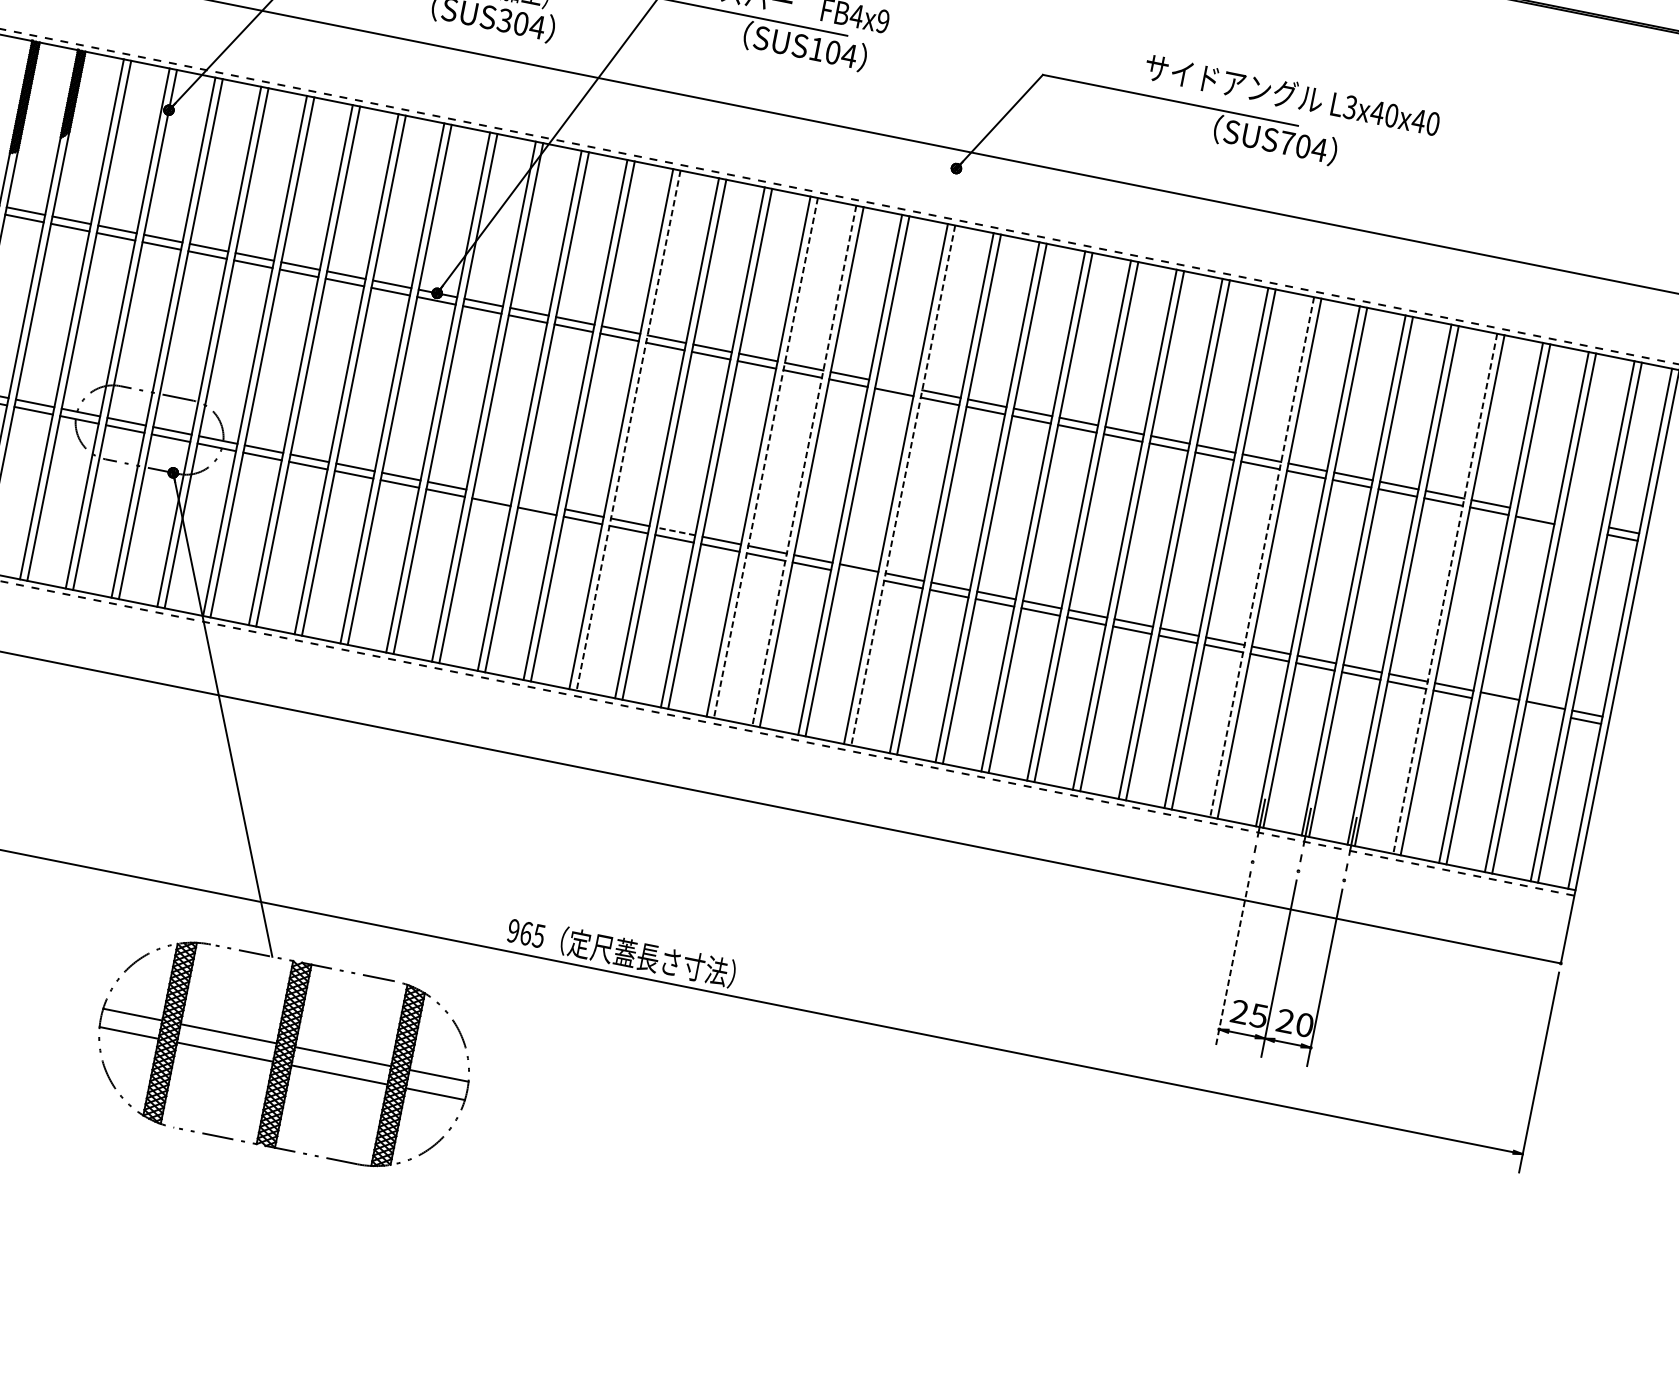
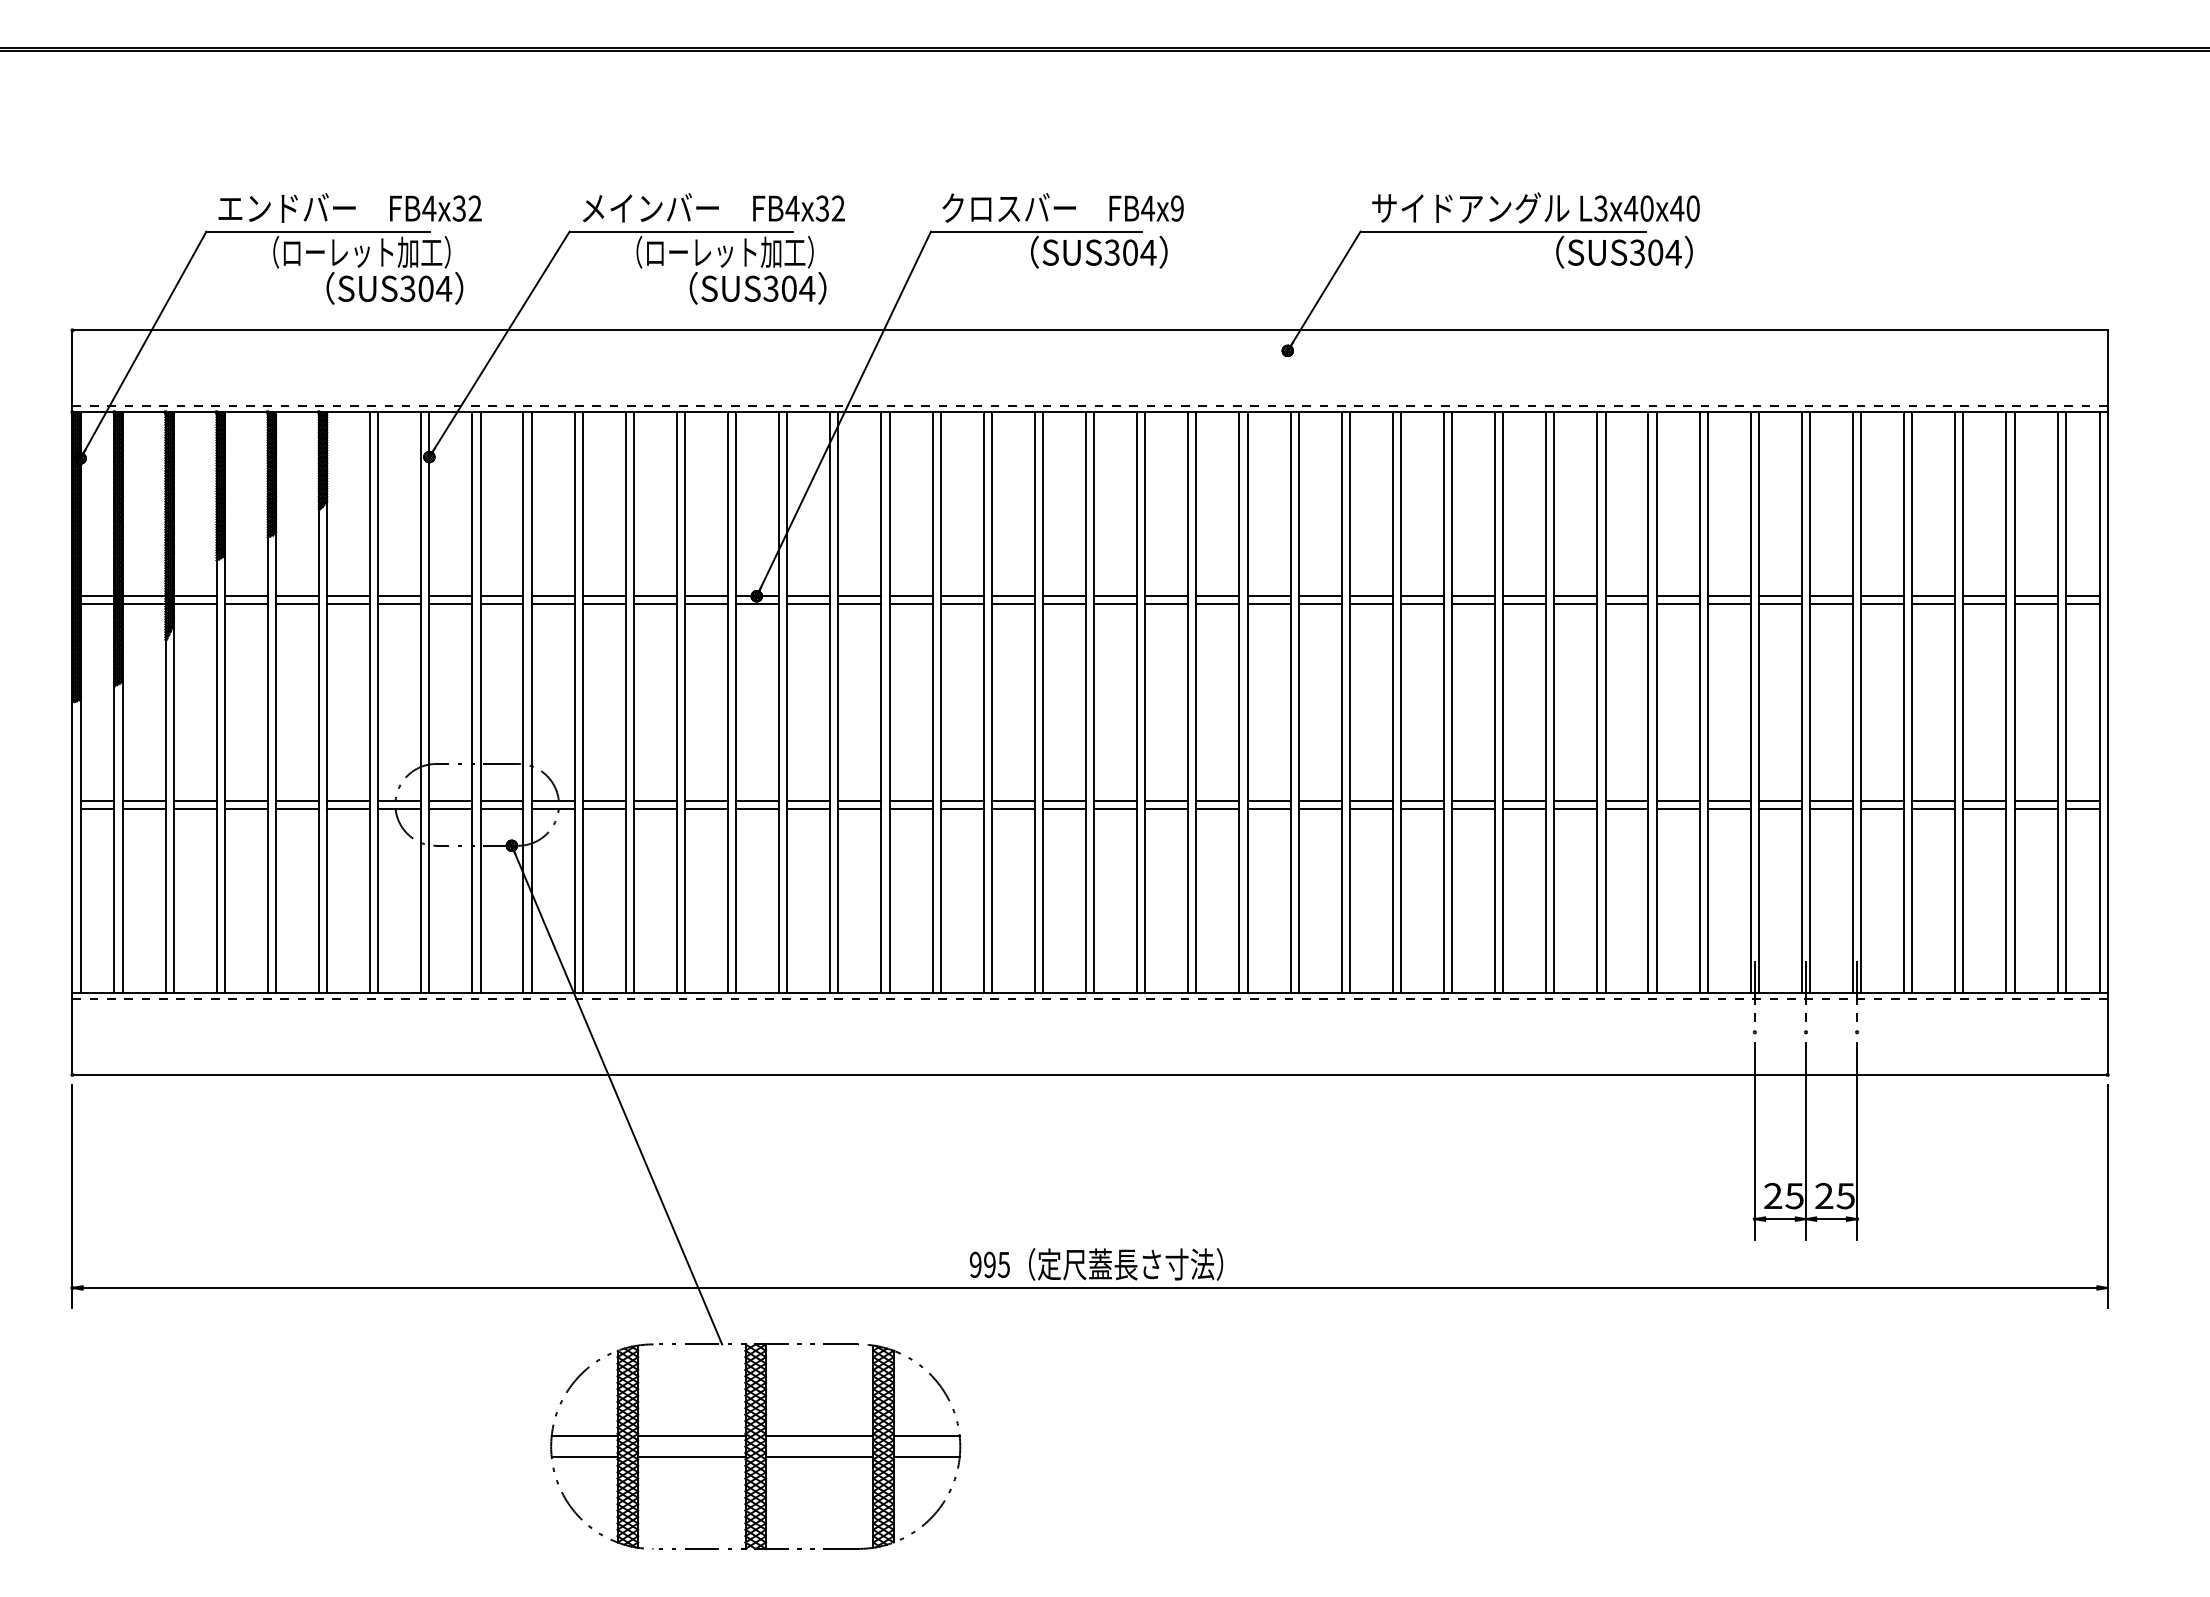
text: (816, 49) -> (1111, 252), SUS104 -> SUS304
text: (1292, 94) -> (1535, 207), moved
text: (1287, 143) -> (1637, 252), SUS704 -> SUS304
line: (895, 385) -> (1268, 596), added
line: (628, 431) -> (991, 703), dashed -> solid
line: (765, 458) -> (1145, 703), dashed -> solid
line: (804, 466) -> (1188, 703), dashed -> solid
line: (902, 486) -> (1298, 703), dashed -> solid
line: (492, 494) -> (859, 800), added
line: (538, 503) -> (910, 800), added
line: (1536, 513) -> (1984, 596), added
line: (1581, 522) -> (2035, 596), added
line: (1580, 529) -> (2035, 604), added
line: (675, 530) -> (1063, 800), dashed -> solid
line: (1261, 557) -> (1699, 703), dashed -> solid
line: (857, 575) -> (1268, 809), added
line: (1445, 594) -> (1904, 703), dashed -> solid
line: (1498, 703) -> (1984, 809), added
line: (1543, 712) -> (2035, 809), added
text: (525, 933) -> (989, 1264), 965 -> 995
line: (1232, 959) -> (1754, 1141), dashed -> solid
text: (1304, 1025) -> (1845, 1196), 20 -> 25

